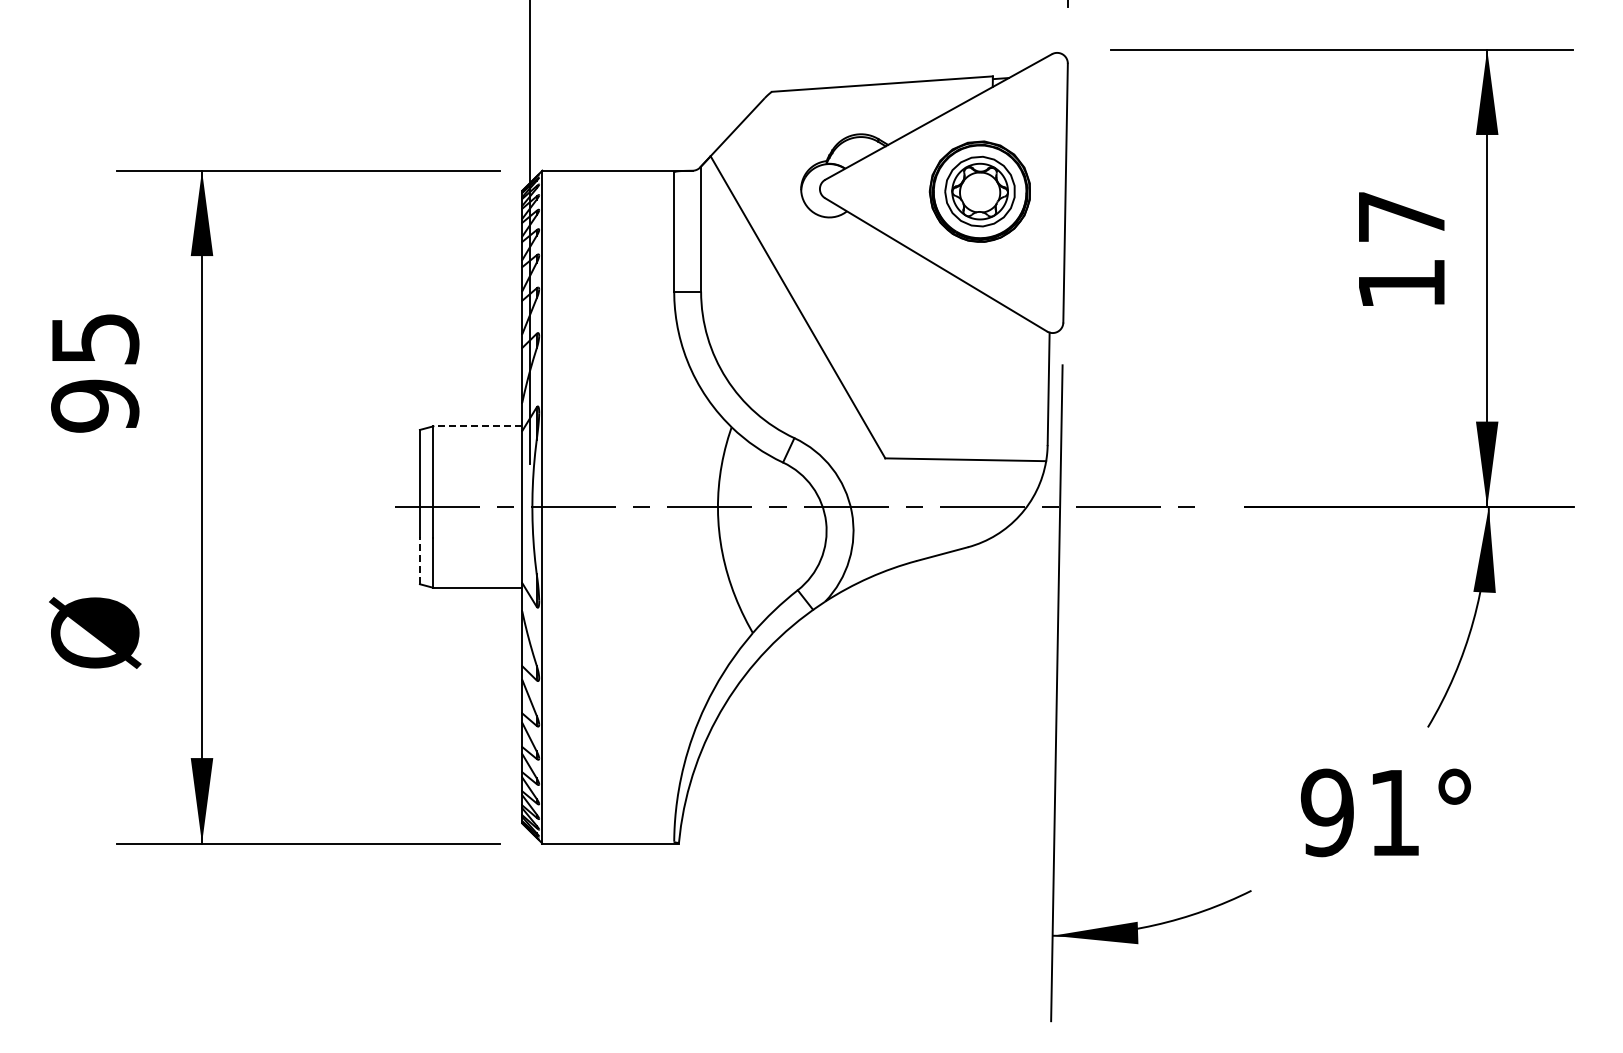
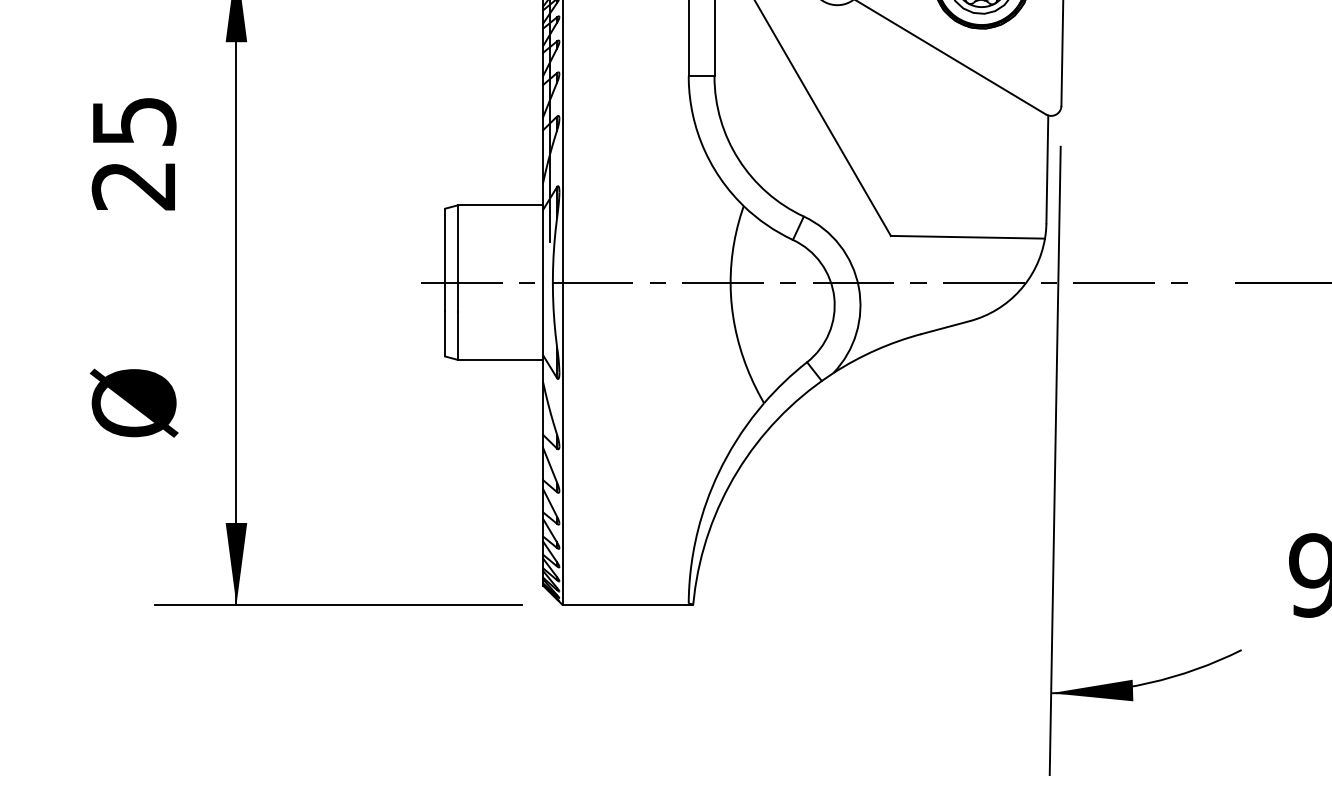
text: (95, 405) -> (134, 185), 95 -> 25
line: (477, 426) -> (500, 205), dashed -> solid
line: (419, 560) -> (444, 333), dashed -> solid

